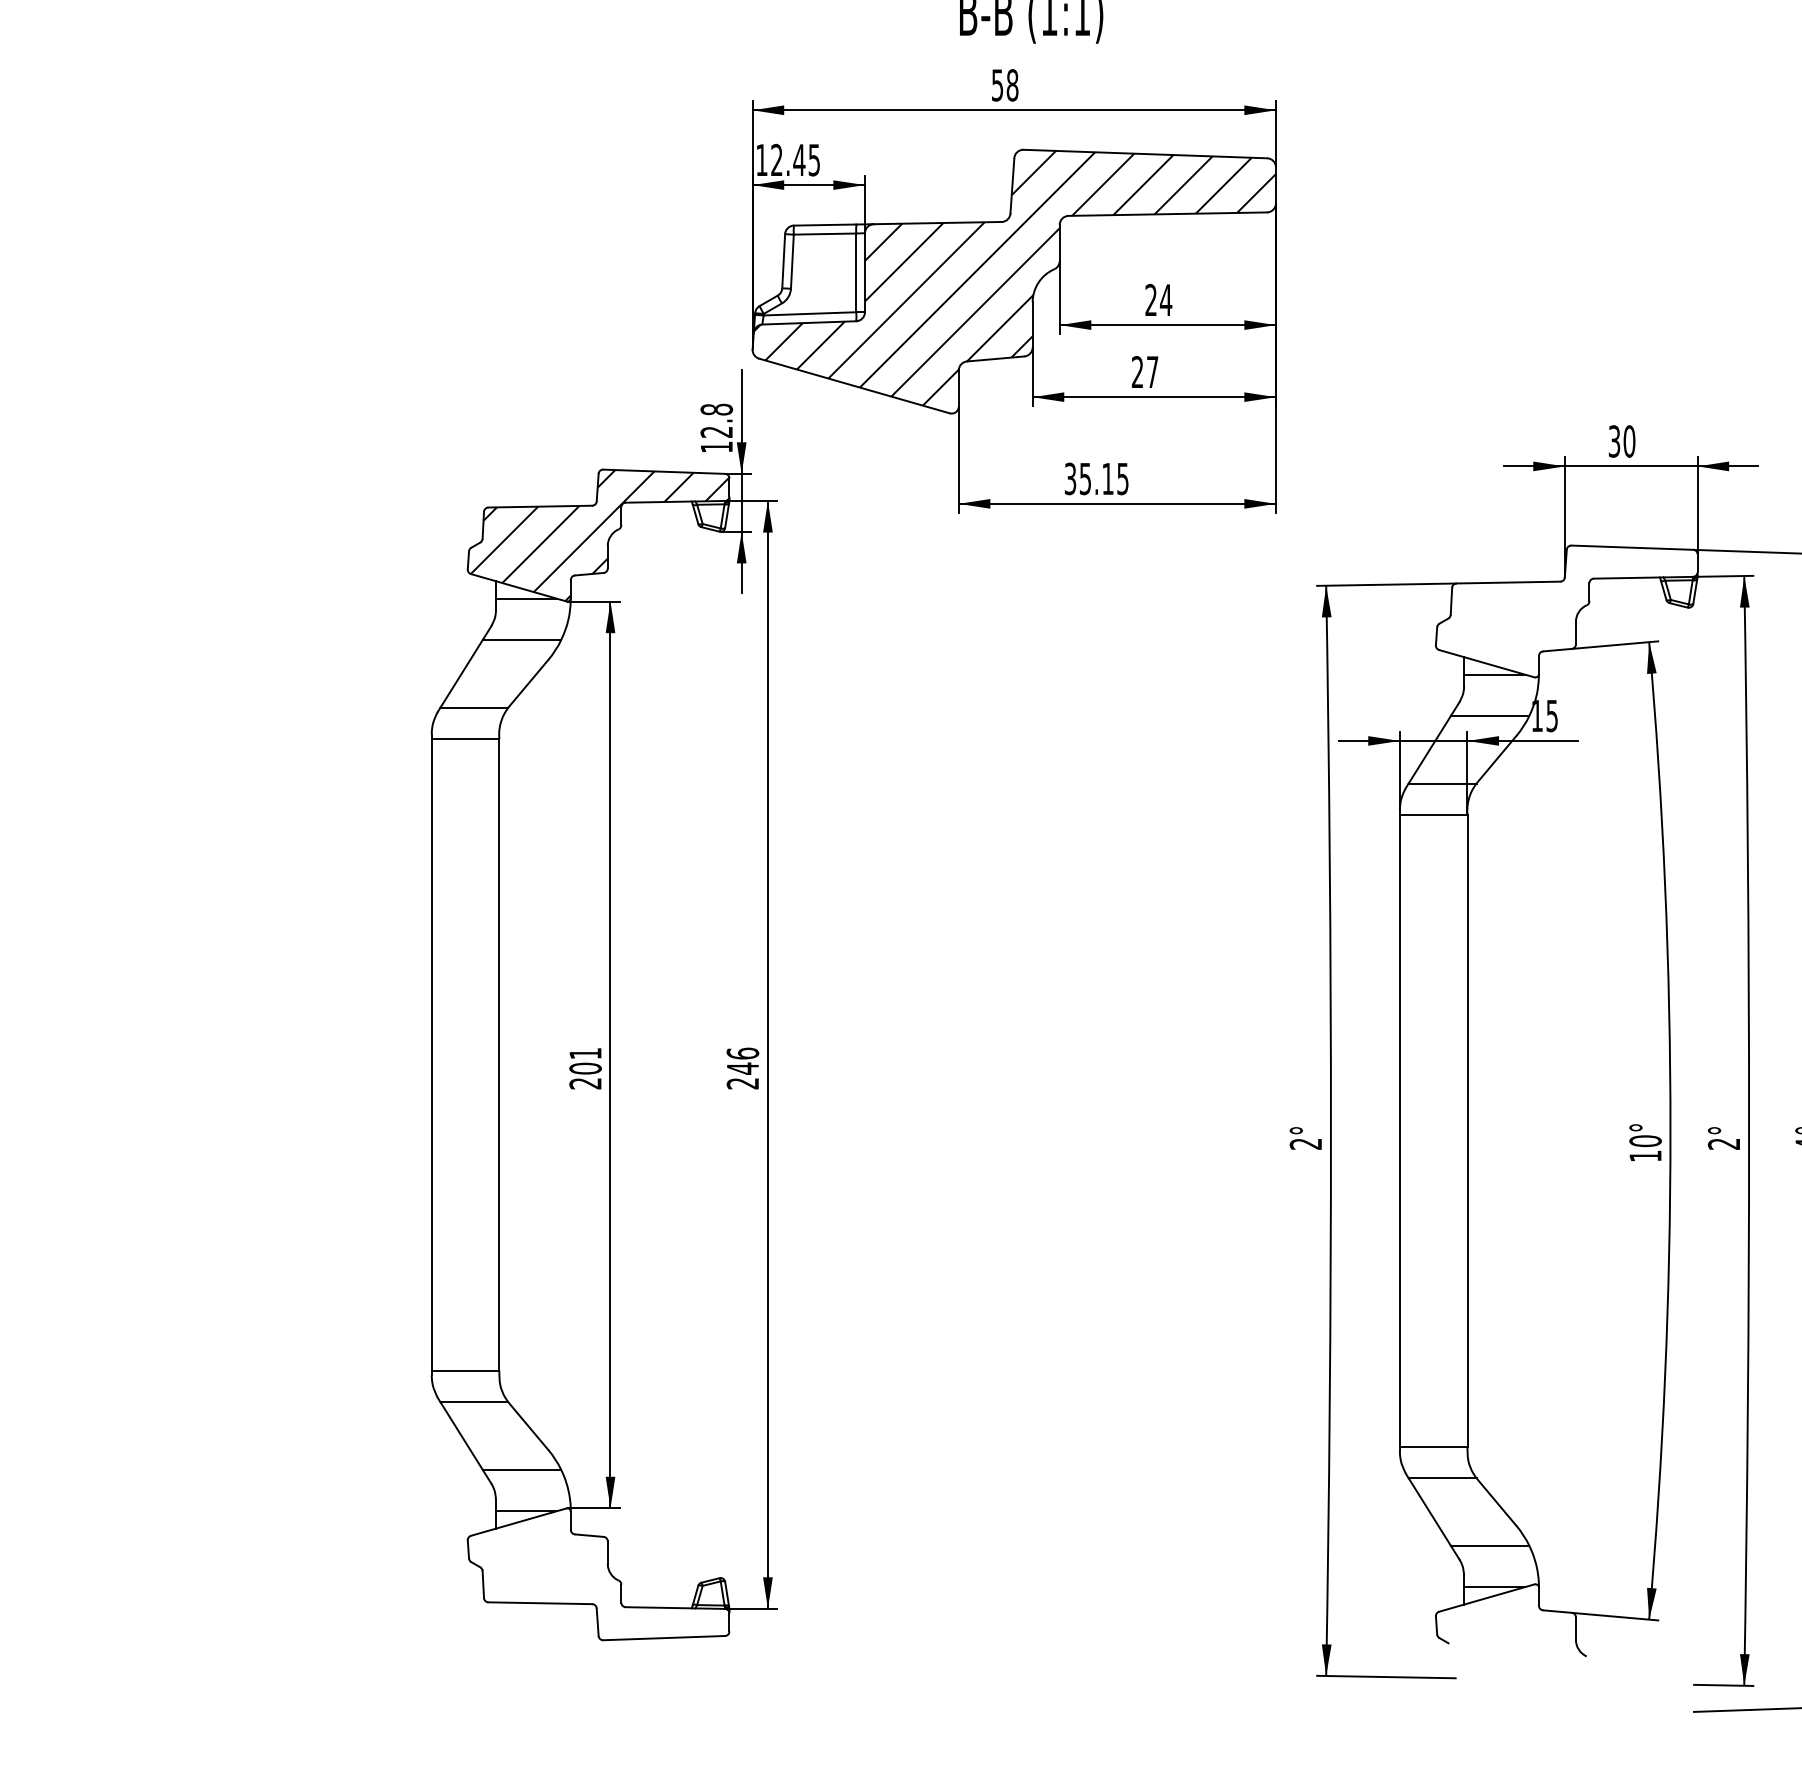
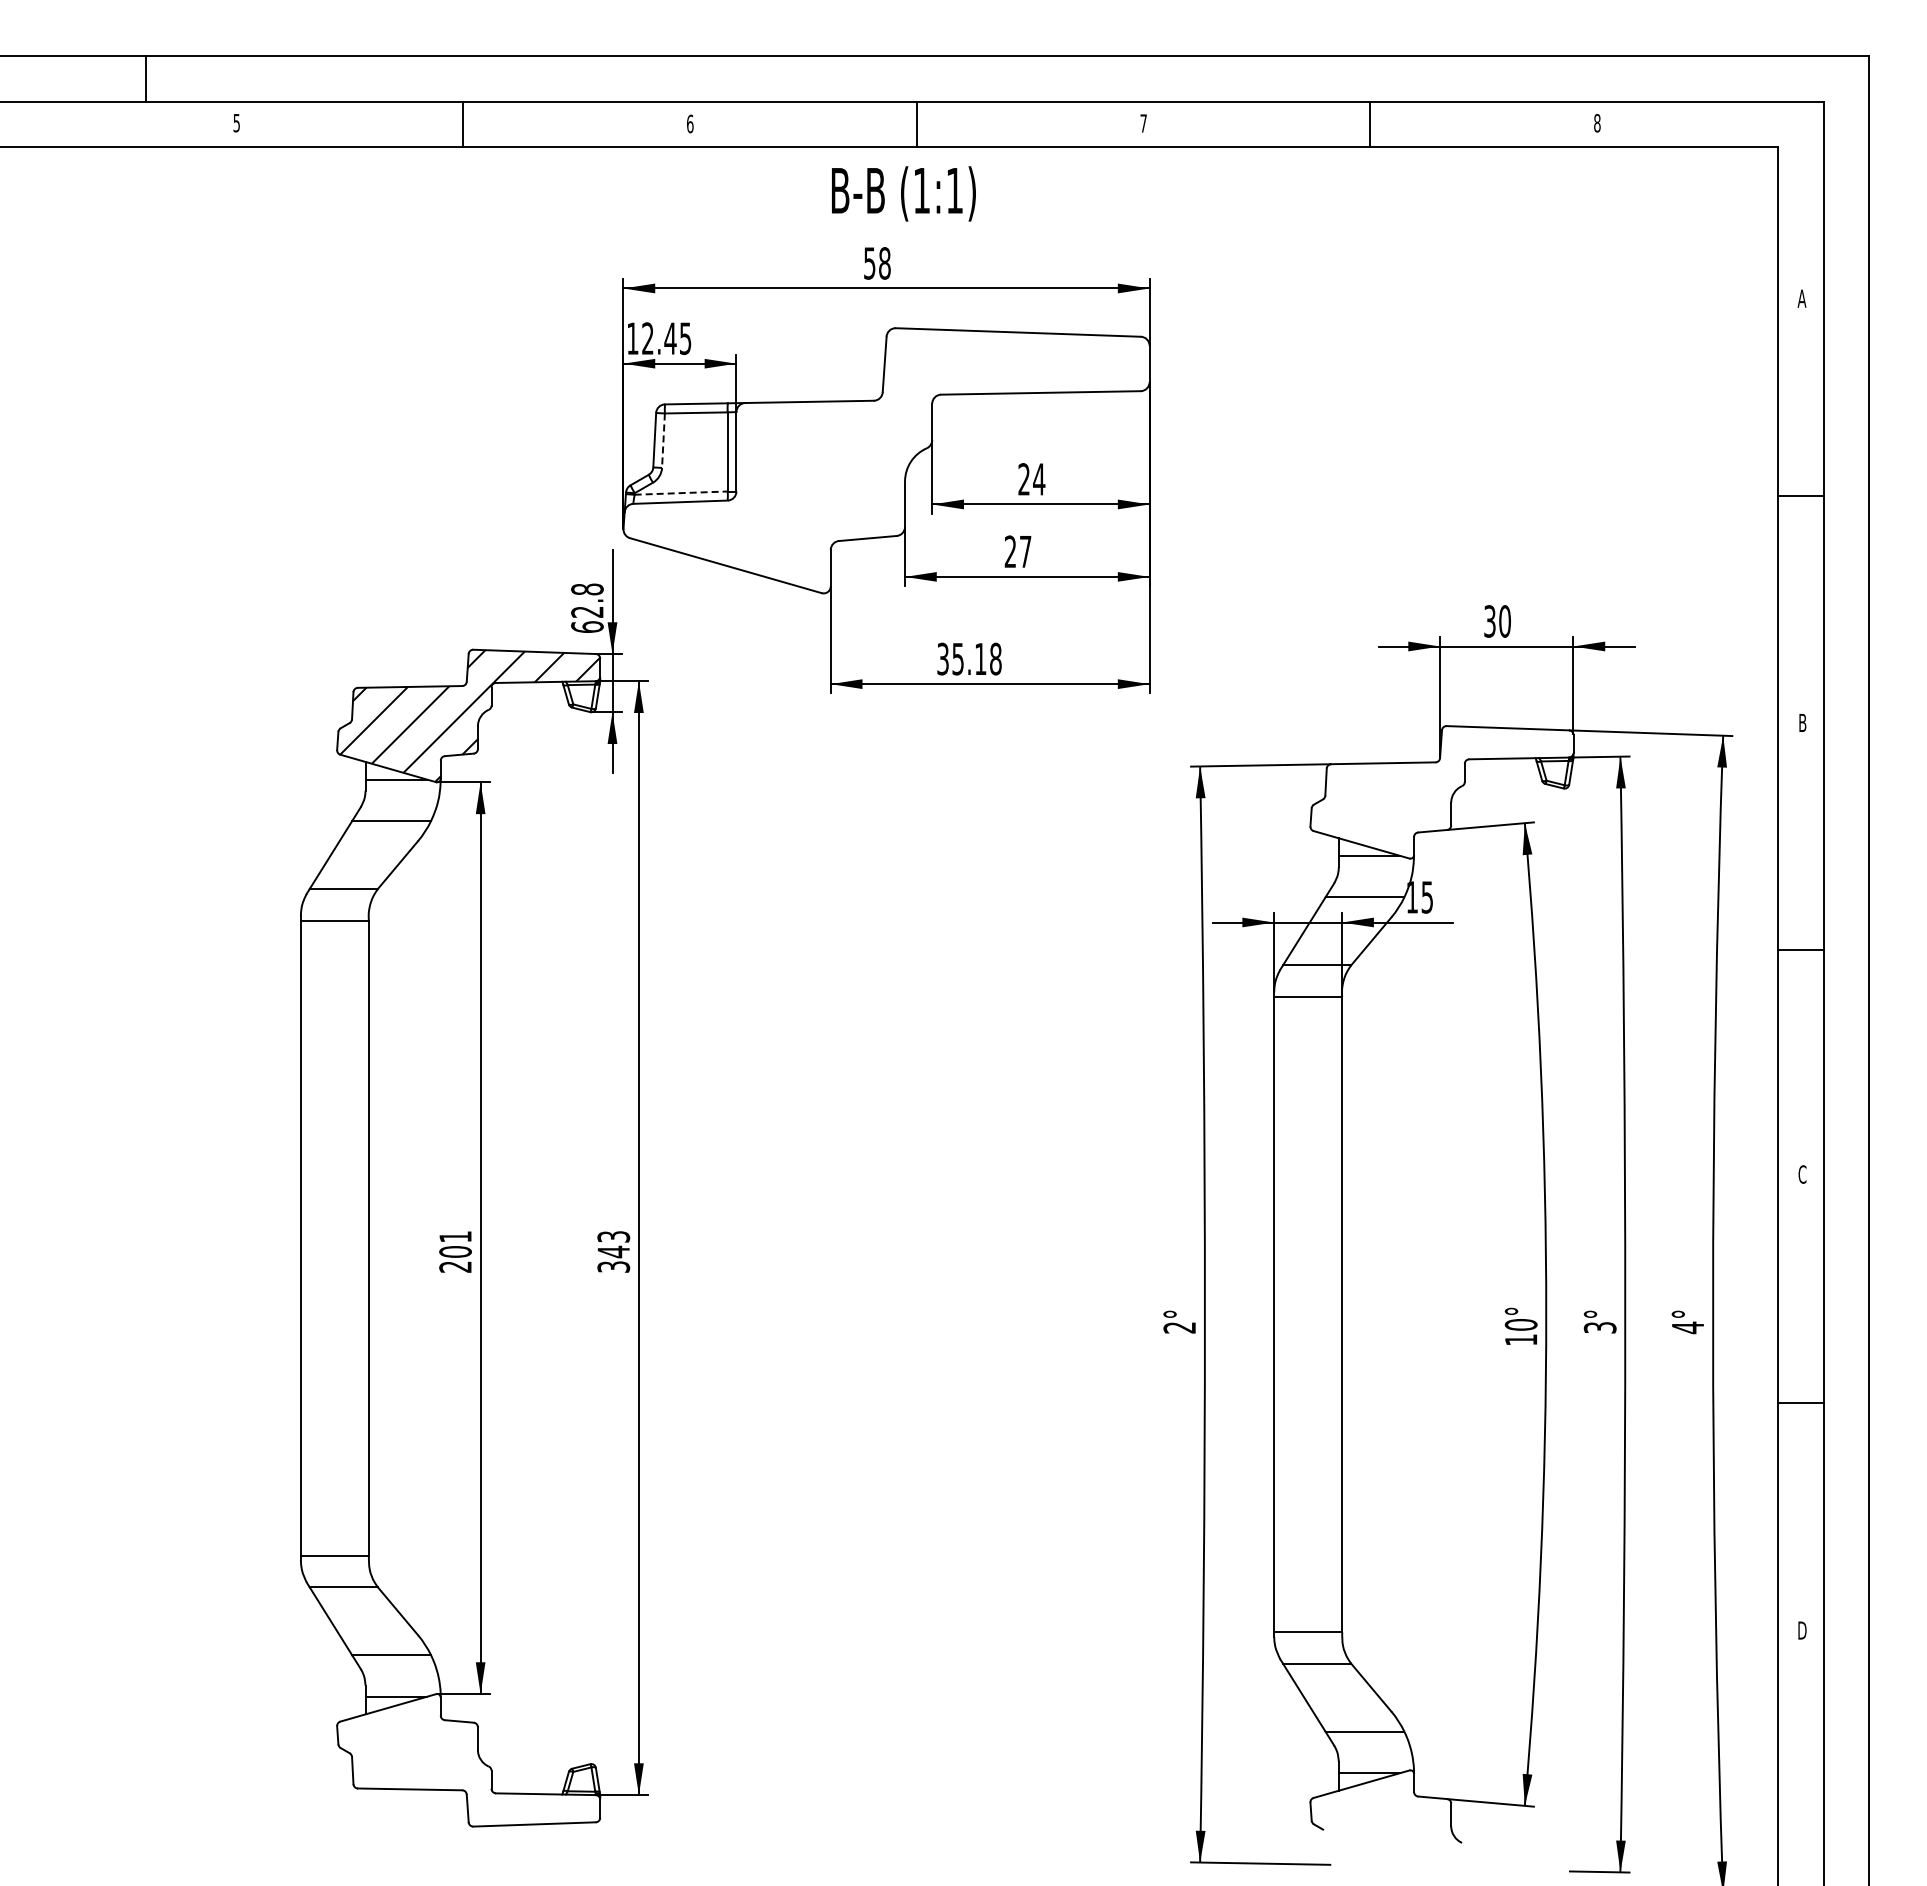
line: (792, 262) -> (663, 441), solid -> dashed
hatch: (1014, 278) -> (886, 457), removed
line: (810, 314) -> (681, 493), solid -> dashed
text: (716, 446) -> (587, 626), 12.8 -> 62.8
text: (1122, 478) -> (995, 658), 35.15 -> 35.18
text: (742, 1068) -> (613, 1251), 246 -> 343
text: (1724, 1143) -> (1600, 1327), 2° -> 3°

